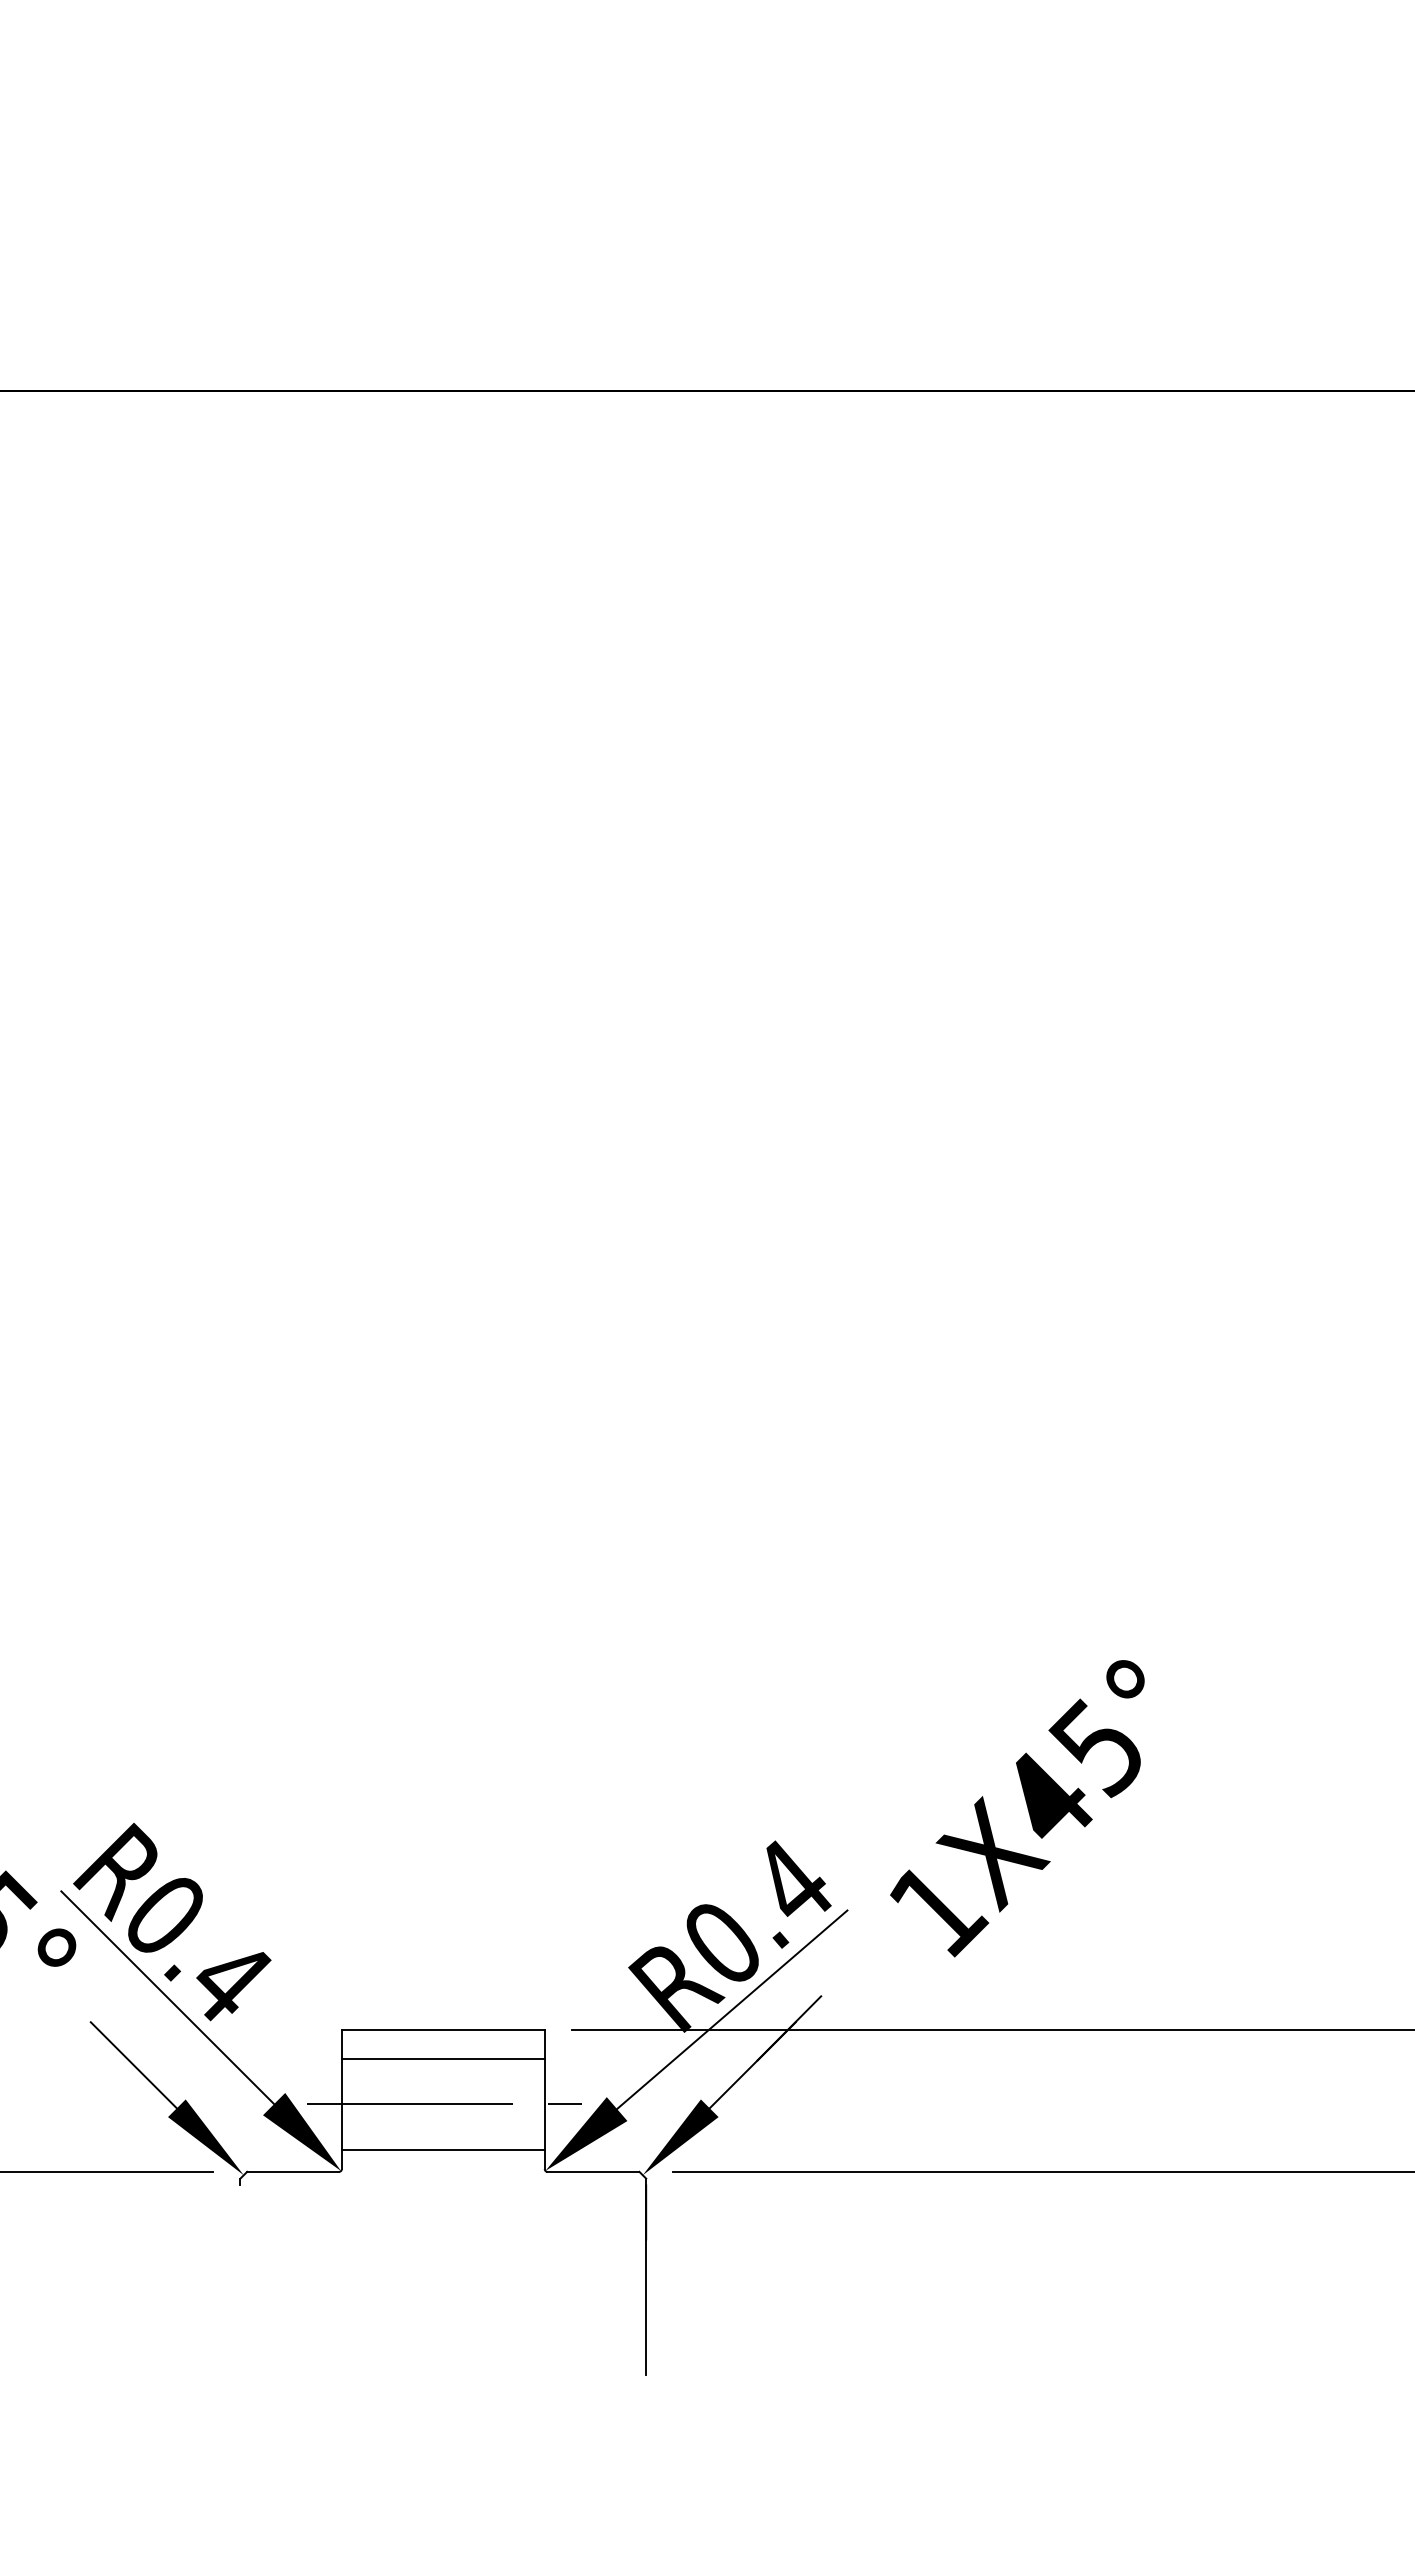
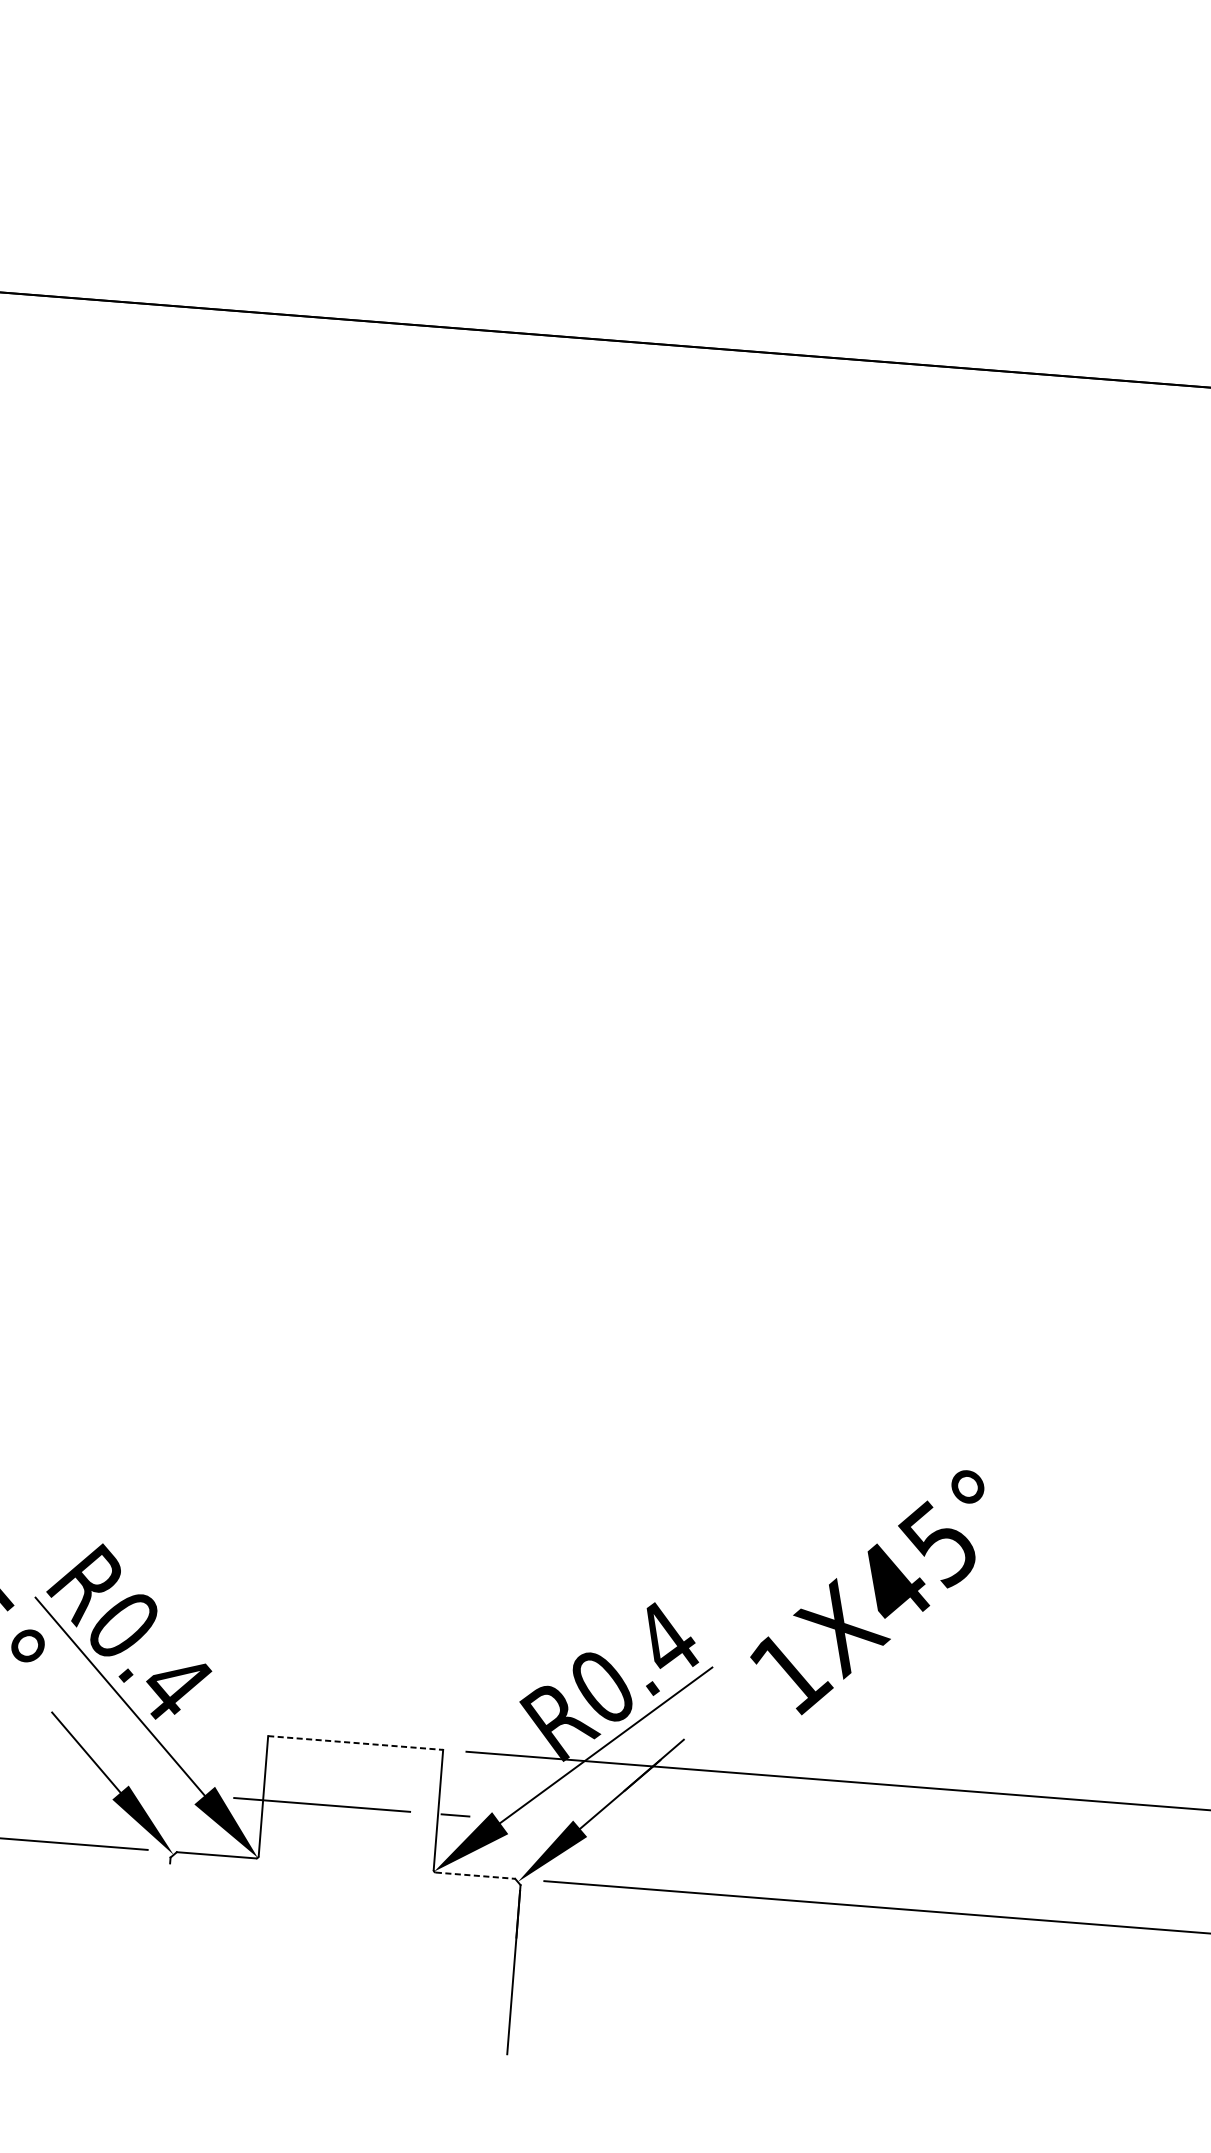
line: (443, 2029) -> (355, 1742), solid -> dashed
line: (442, 2058) -> (353, 1767), removed
line: (442, 2149) -> (346, 1846), removed
line: (593, 2171) -> (475, 1875), solid -> dashed

